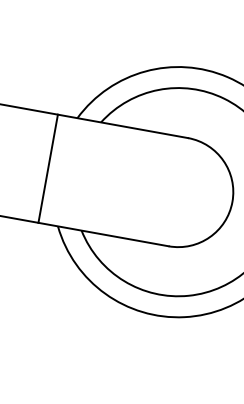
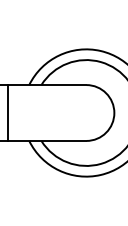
line: (49, 167) -> (8, 112), moved

